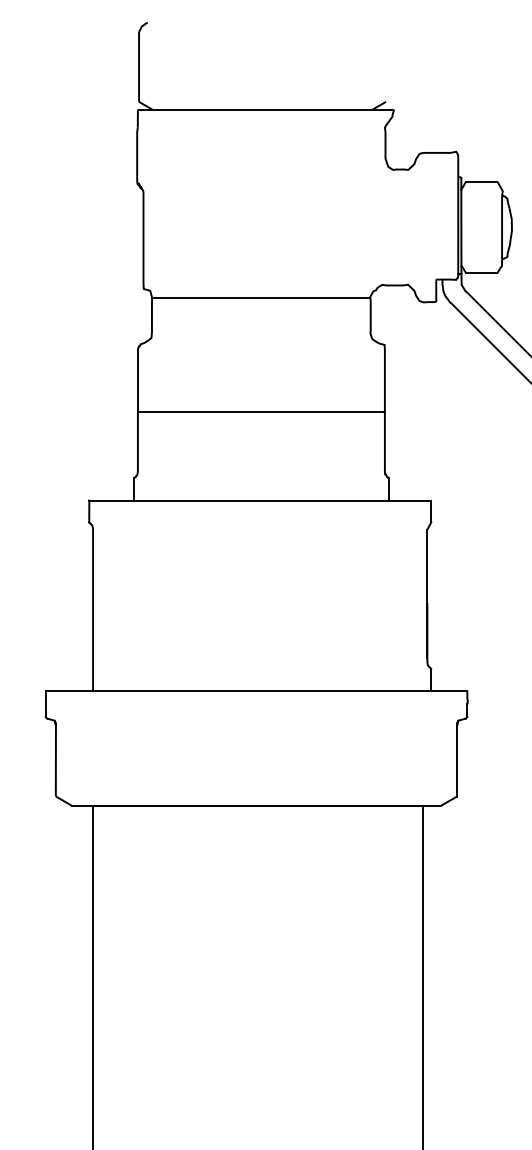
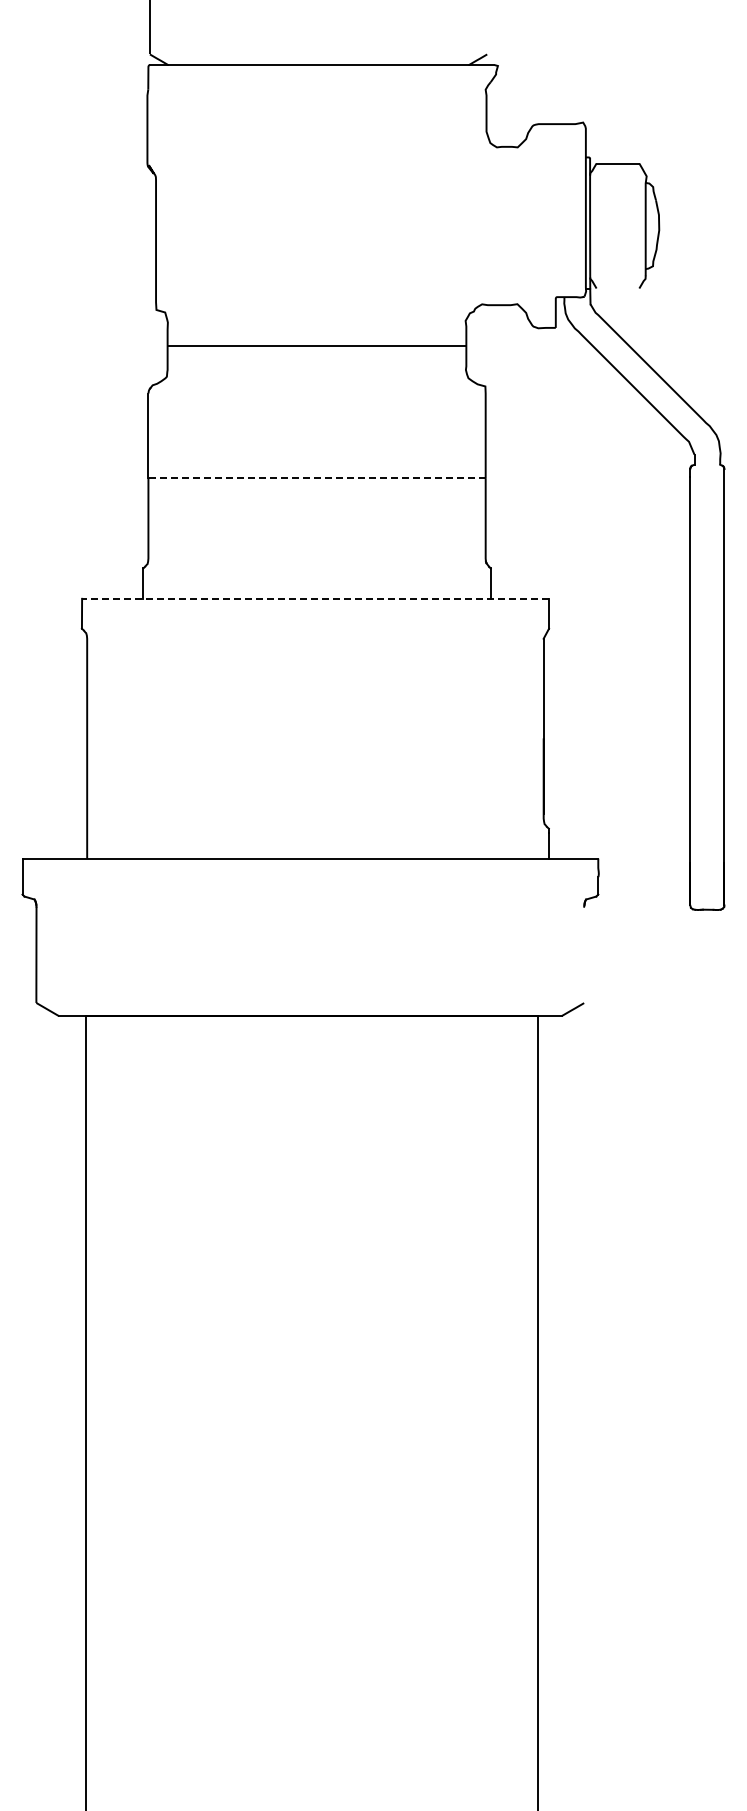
line: (481, 273) -> (617, 288), removed
line: (260, 298) -> (316, 345), moved
line: (261, 412) -> (317, 478), solid -> dashed
line: (260, 500) -> (315, 598), solid -> dashed
line: (457, 760) -> (584, 954), removed

